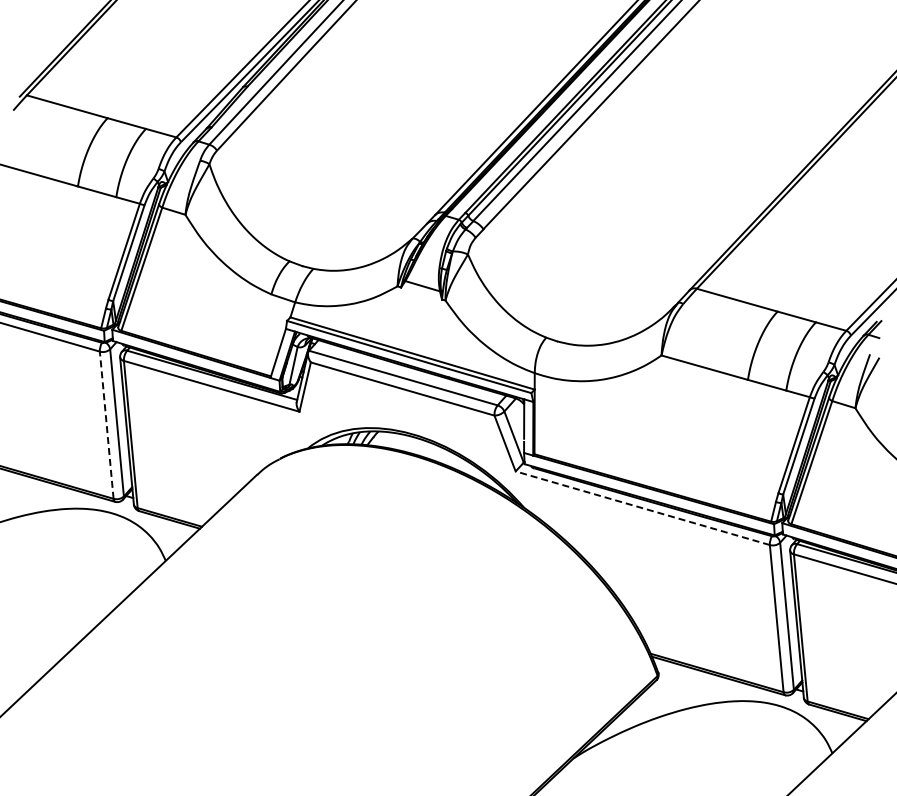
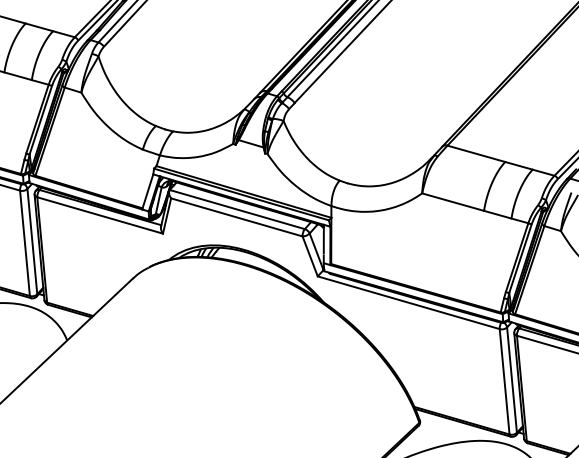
line: (106, 425) -> (24, 243), dashed -> solid
line: (642, 508) -> (408, 302), dashed -> solid

